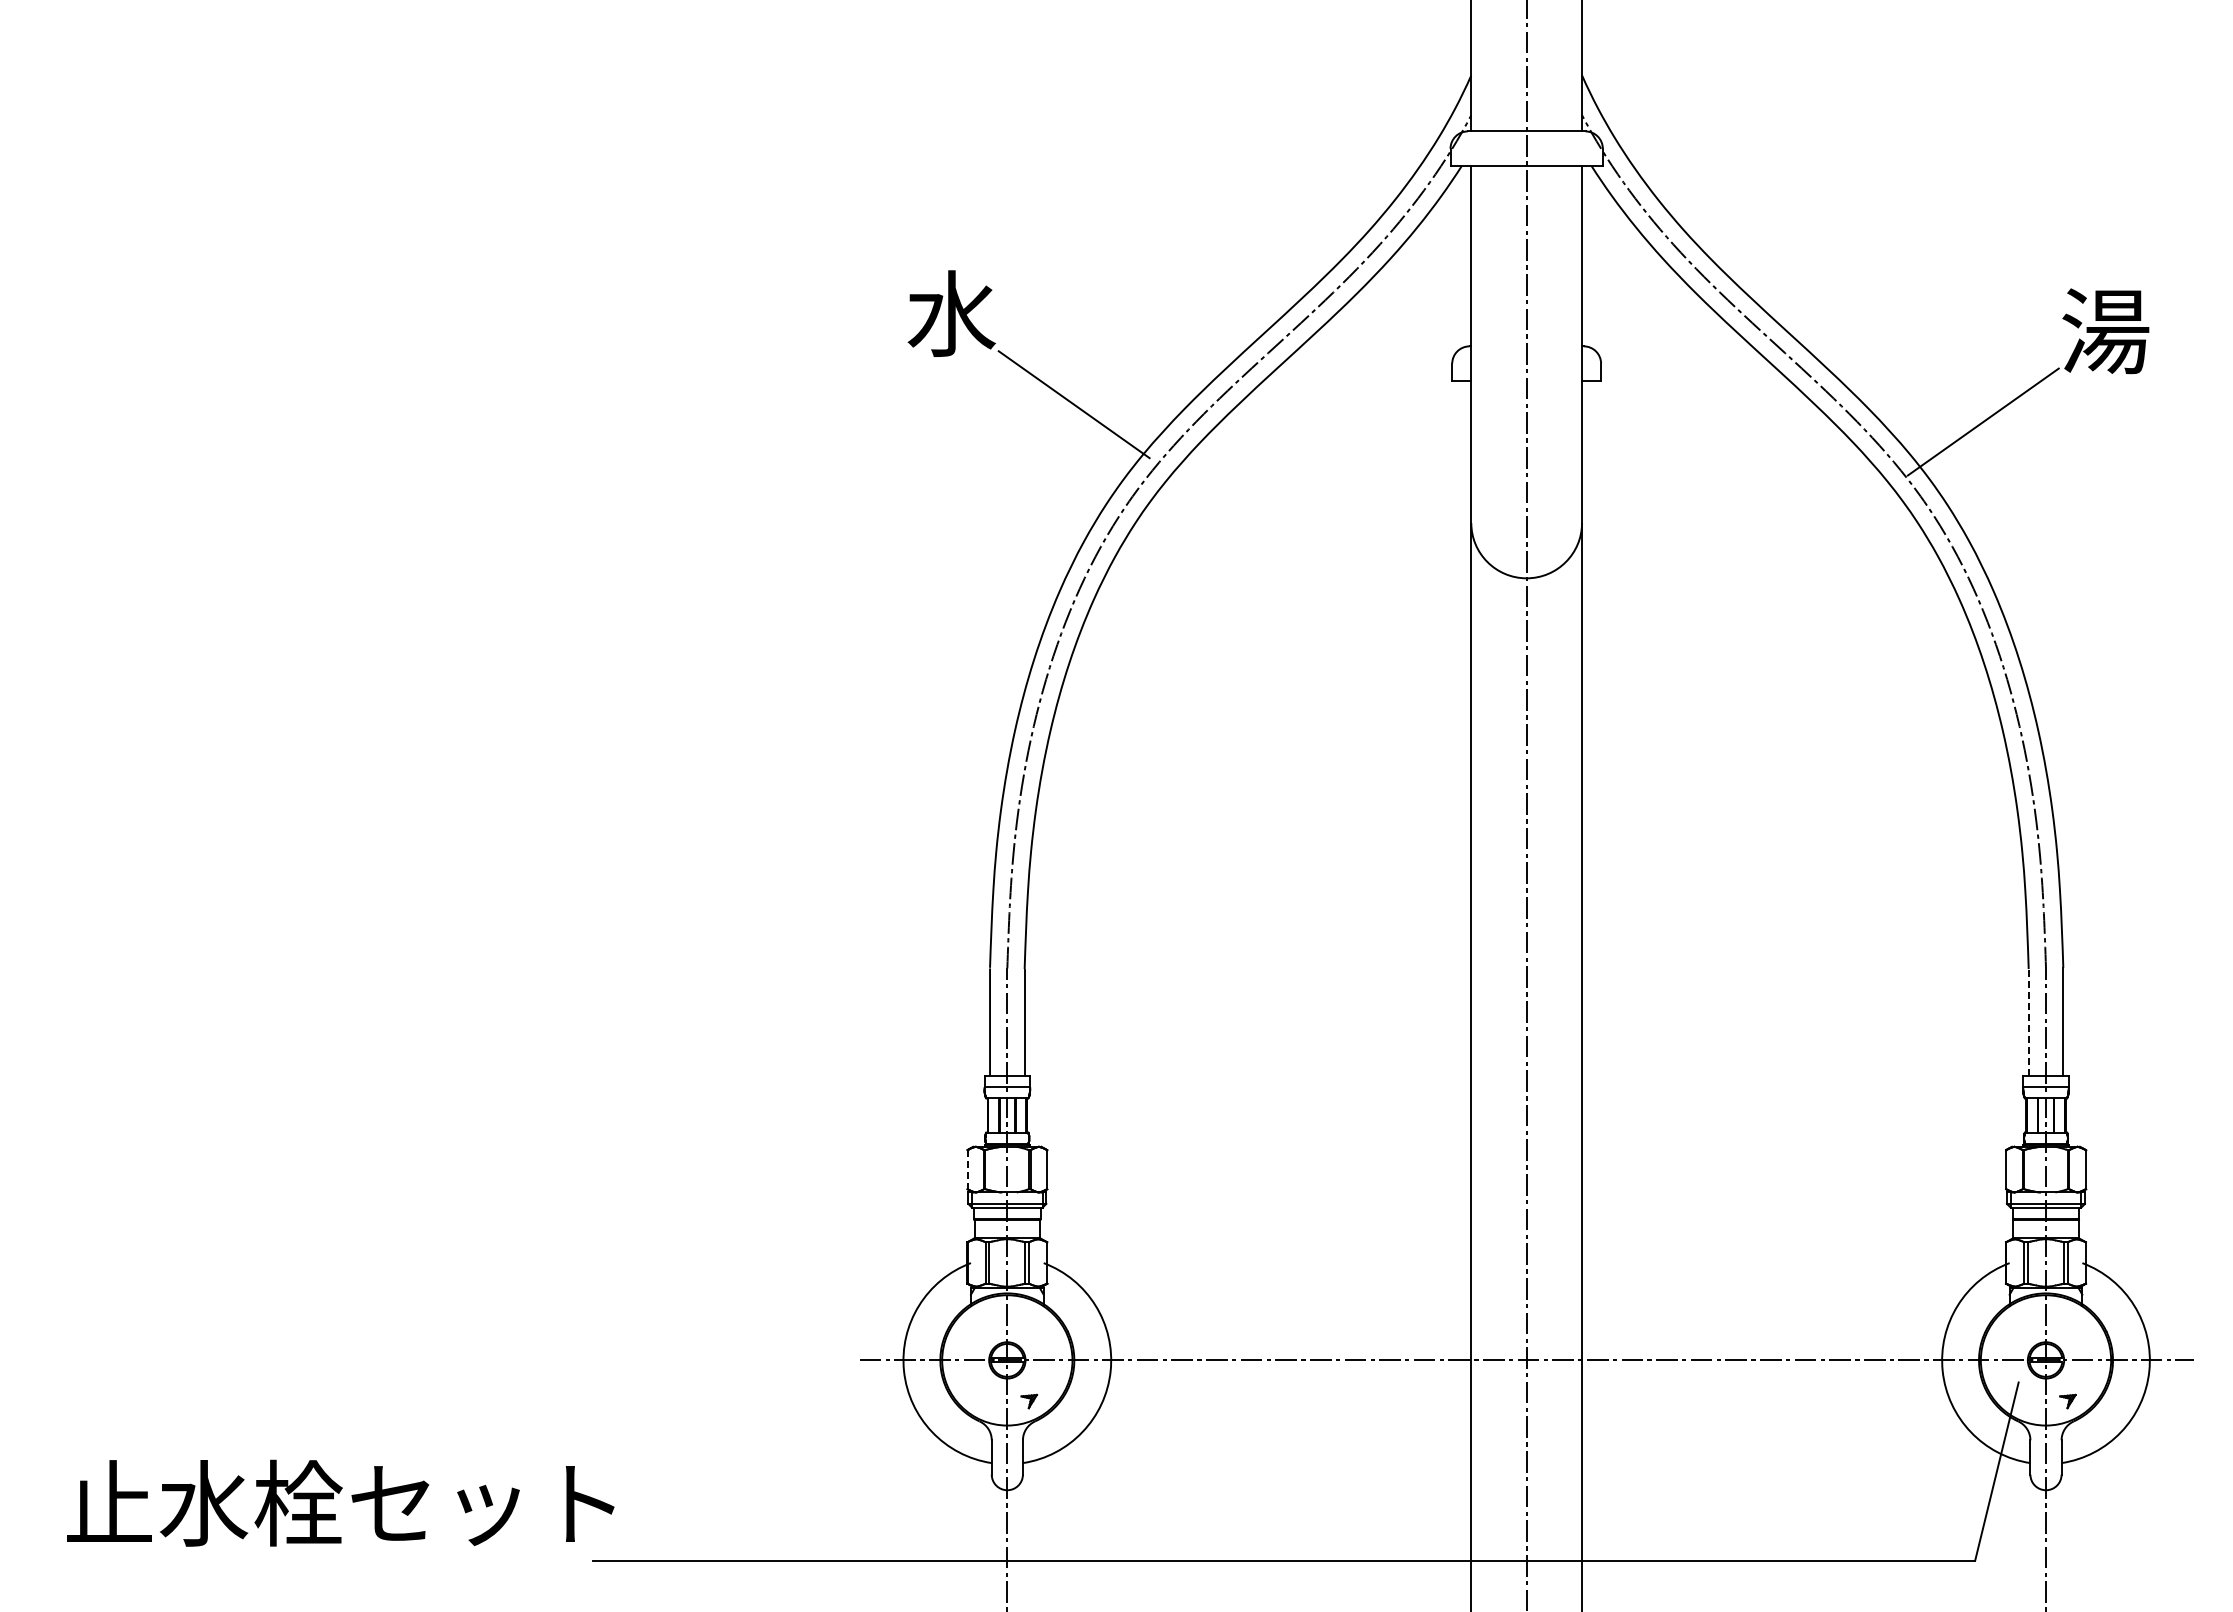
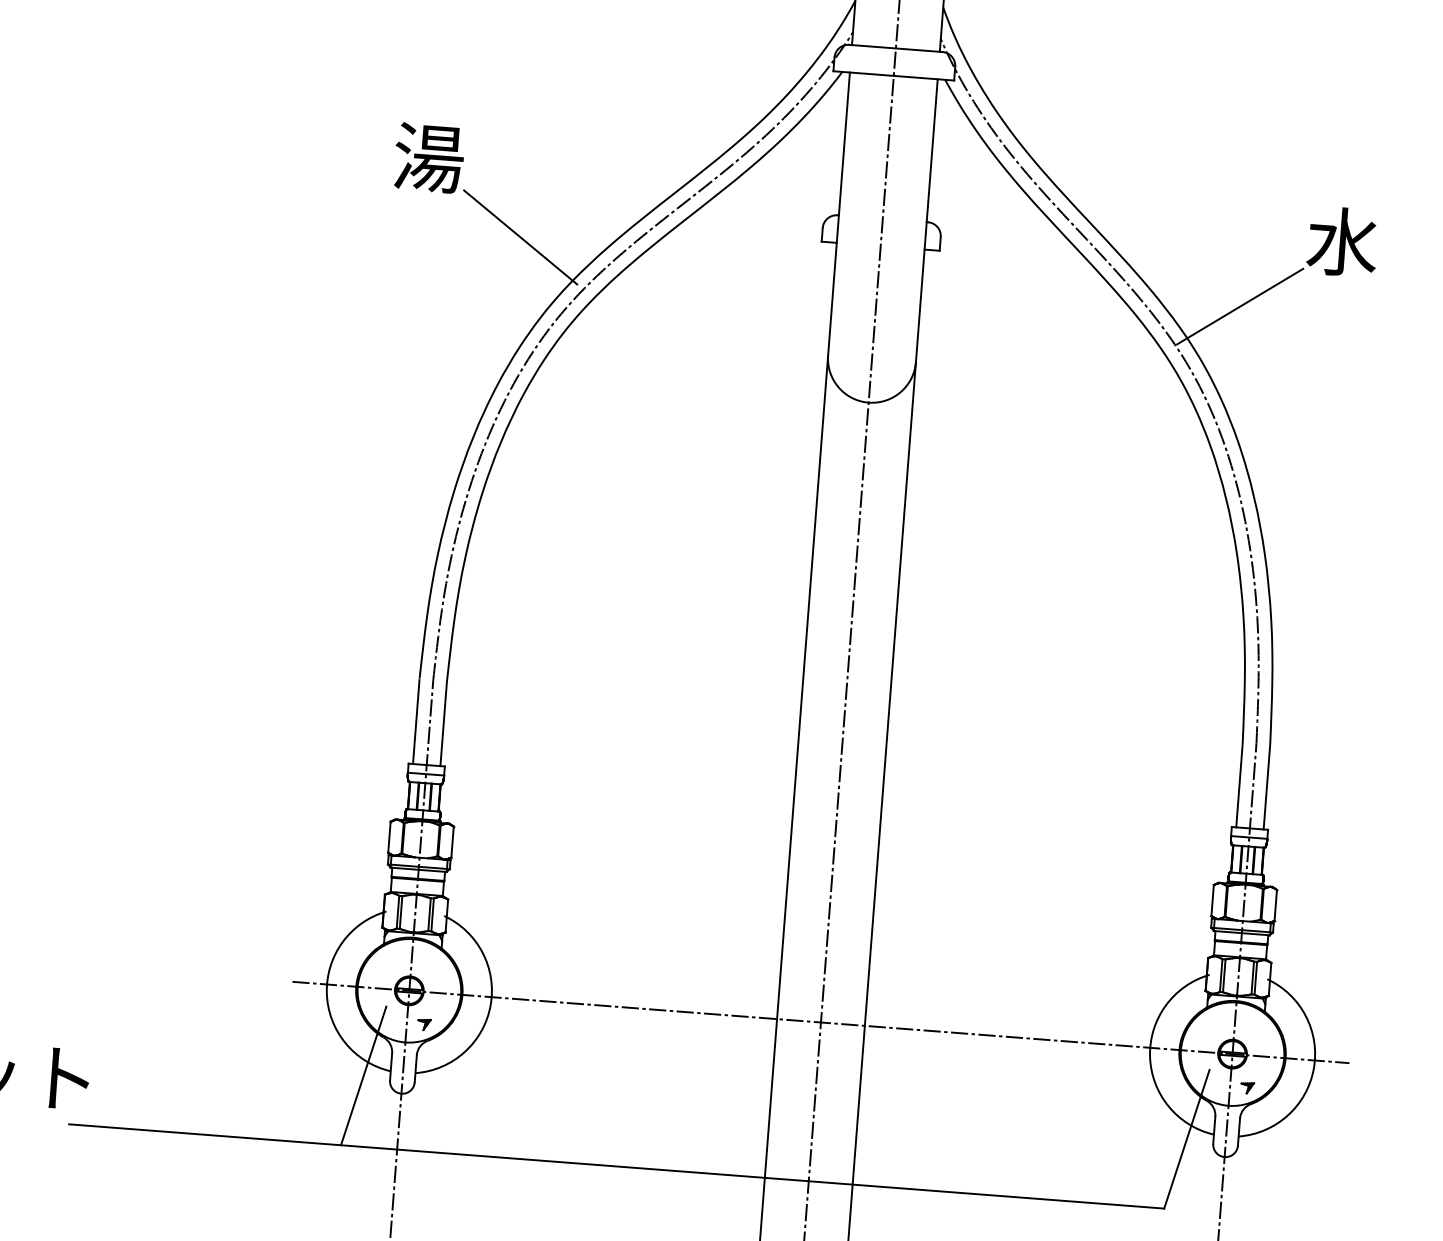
text: (951, 313) -> (428, 157), 水 -> 湯
text: (2105, 330) -> (1342, 241), 湯 -> 水
line: (2028, 1023) -> (1239, 786), dashed -> solid
line: (967, 1169) -> (389, 837), dashed -> solid
line: (958, 1471) -> (363, 1075), added

